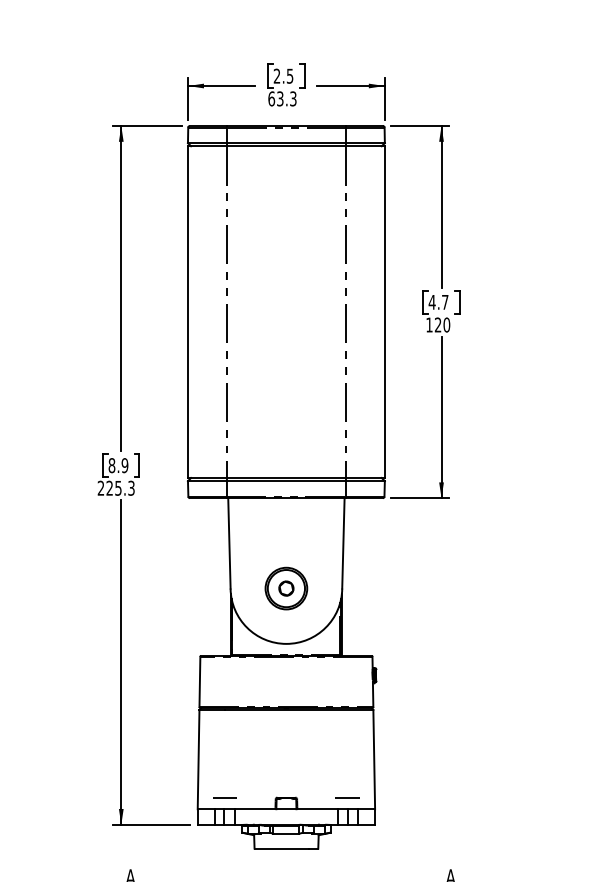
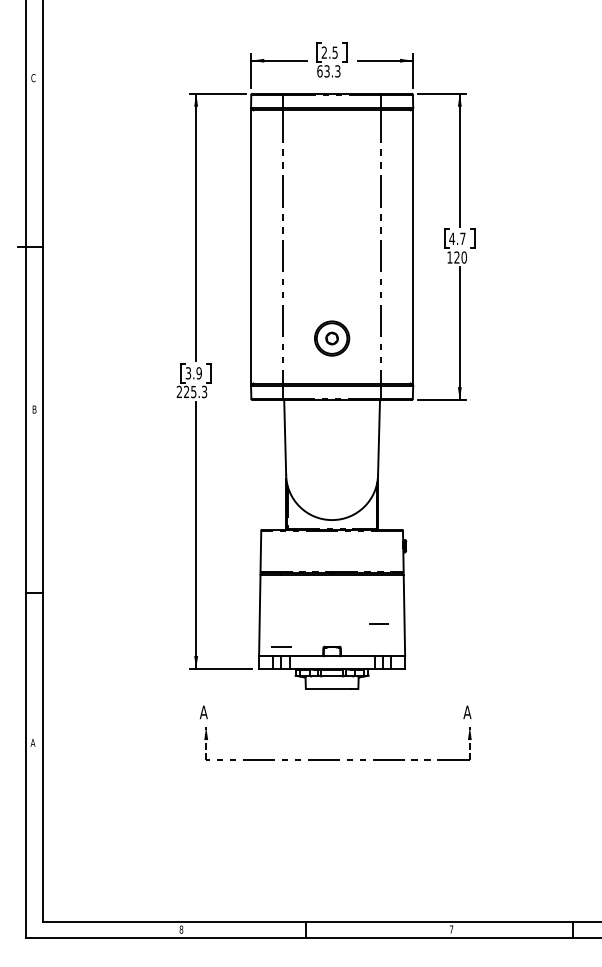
text: (112, 465) -> (188, 373), 8.9 -> 3.9
part: (286, 588) -> (332, 338), moved
line: (347, 797) -> (378, 623), moved

